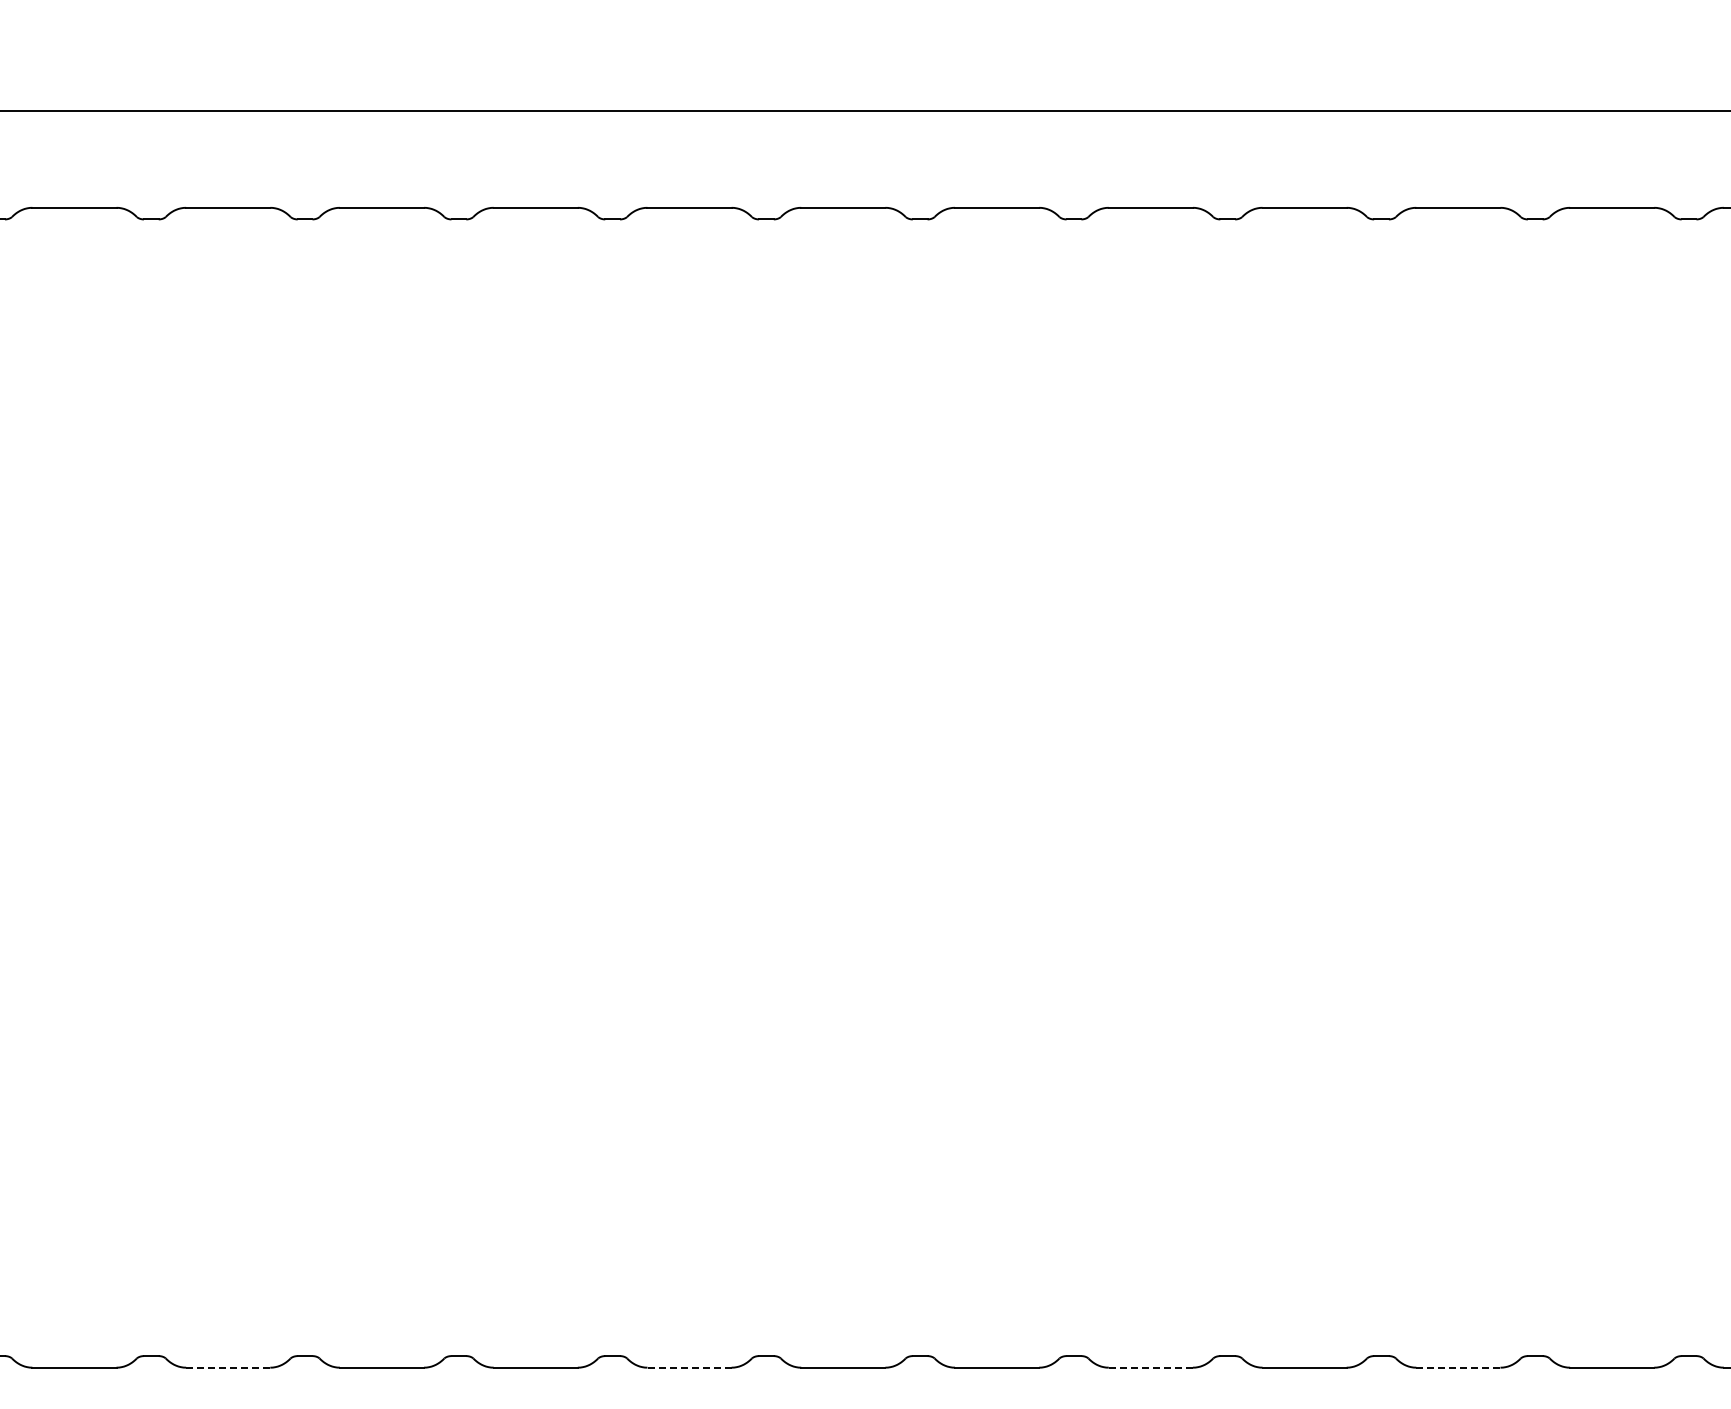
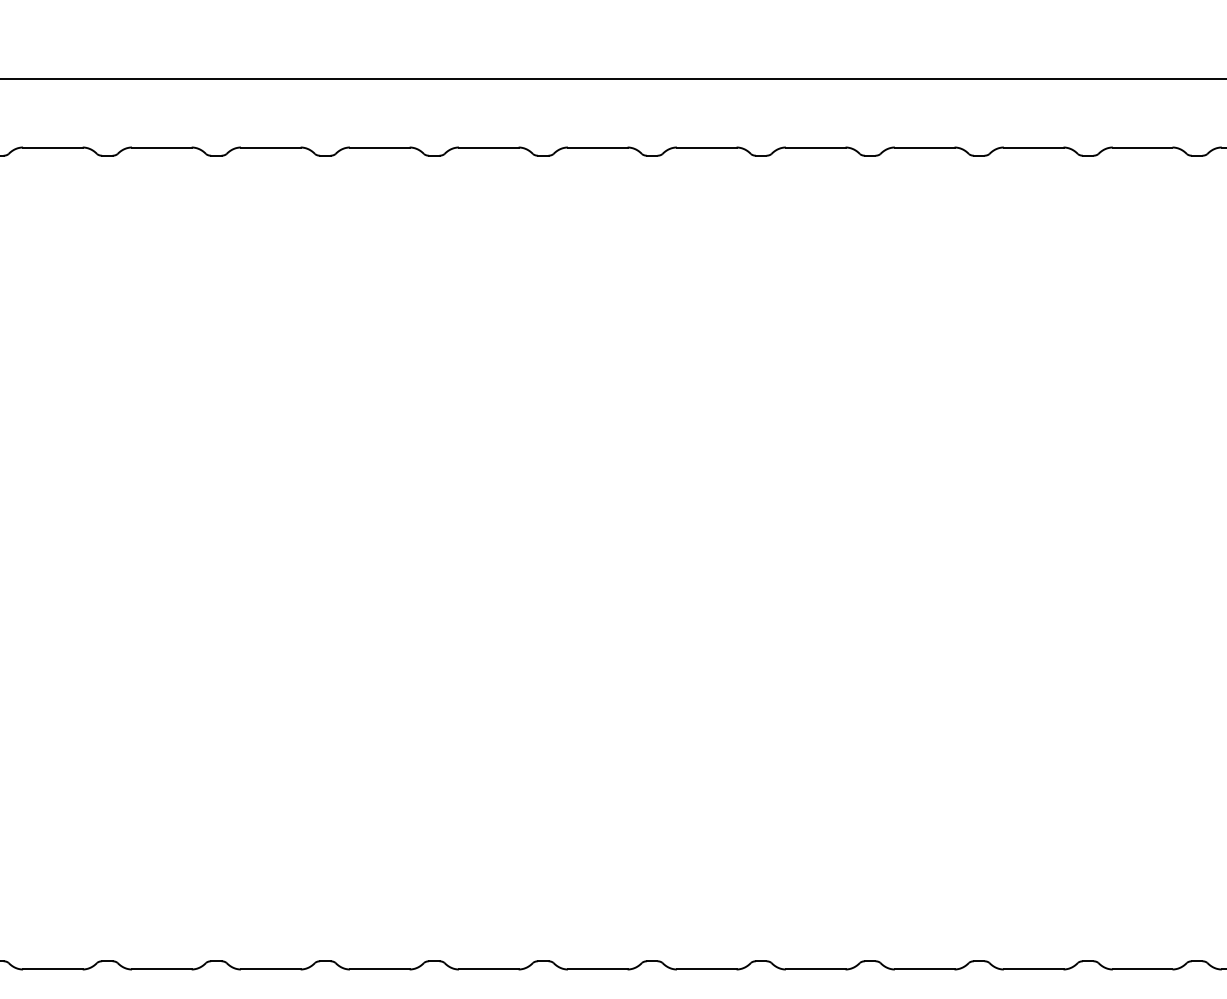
line: (227, 1367) -> (161, 969), dashed -> solid
line: (689, 1367) -> (488, 969), dashed -> solid
line: (1150, 1367) -> (815, 969), dashed -> solid
line: (1457, 1367) -> (1033, 969), dashed -> solid

